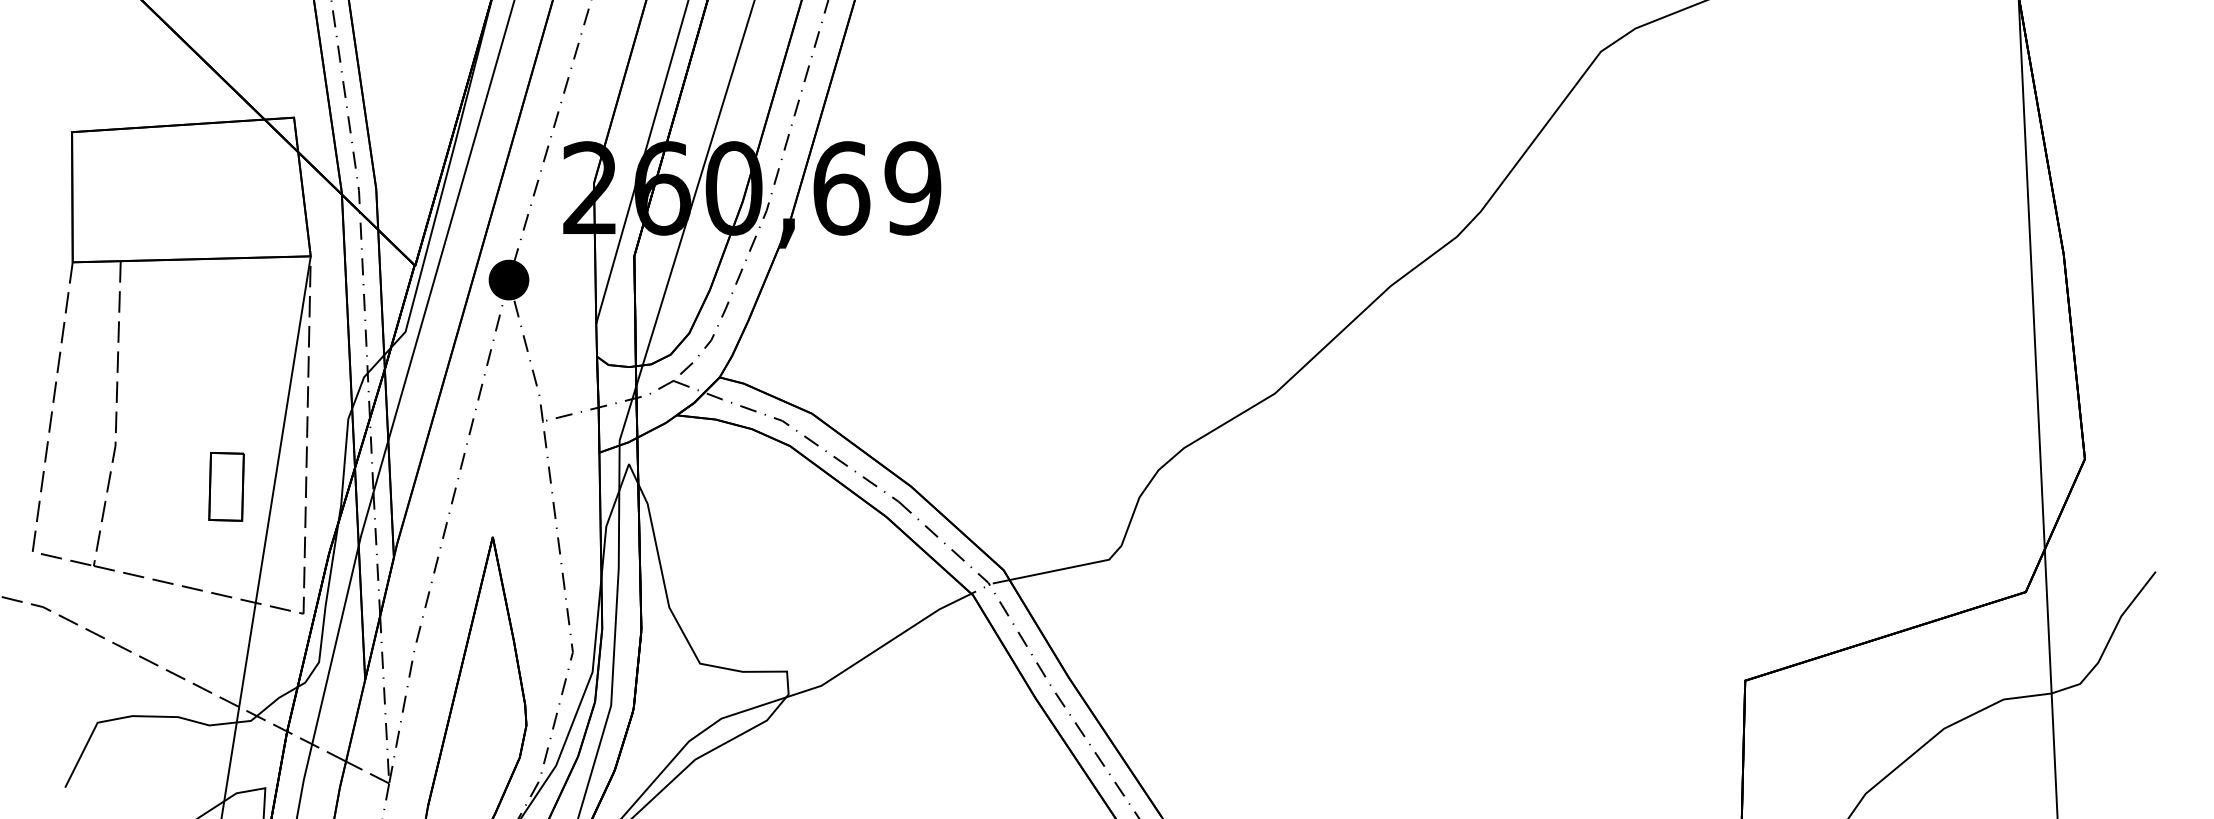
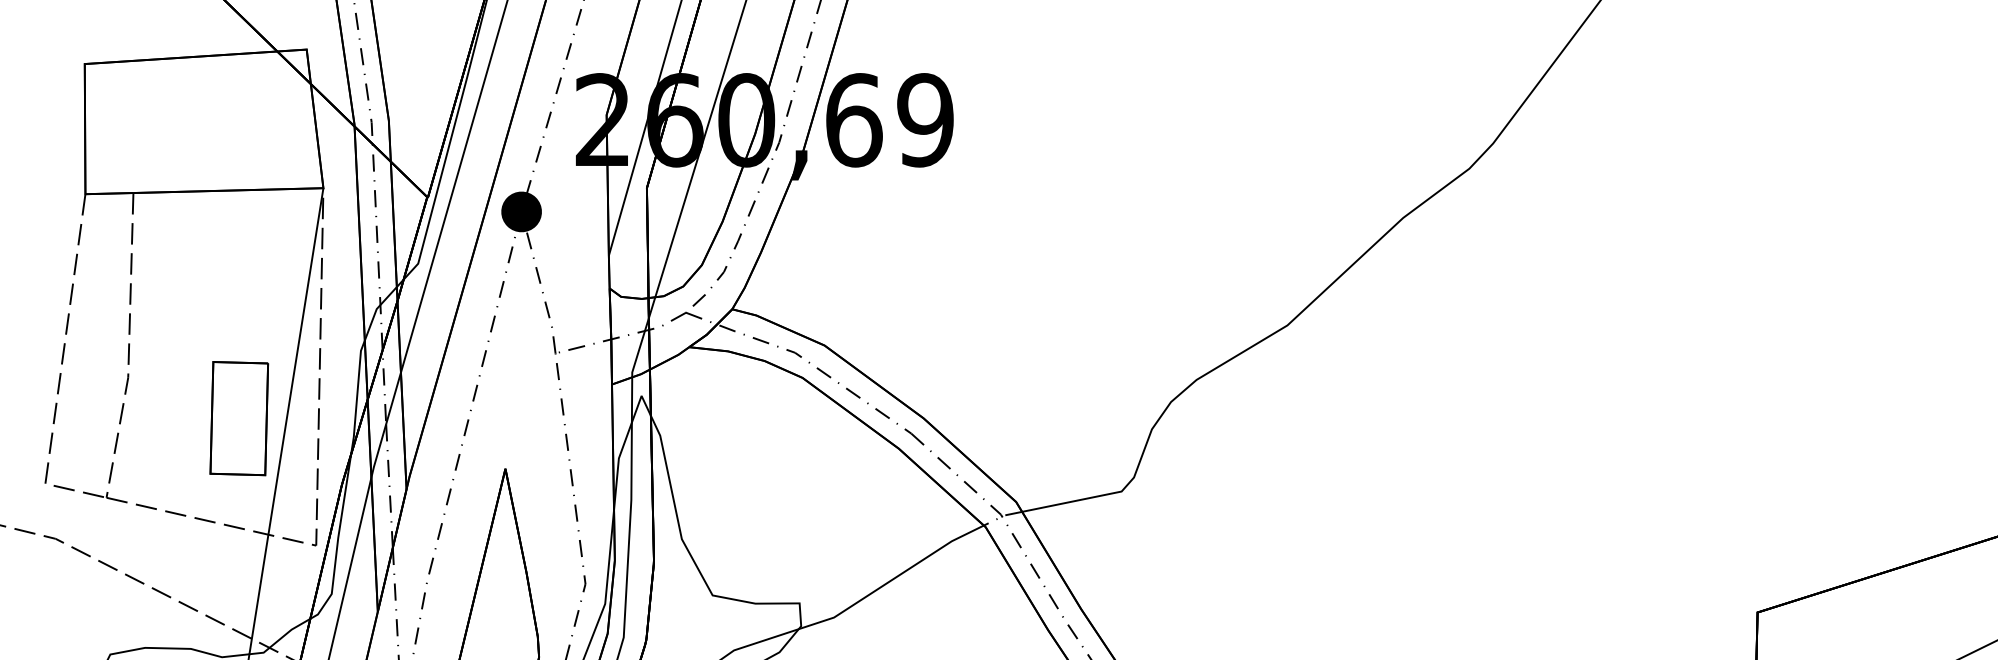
part: (226, 486) -> (239, 418), size x1.67

